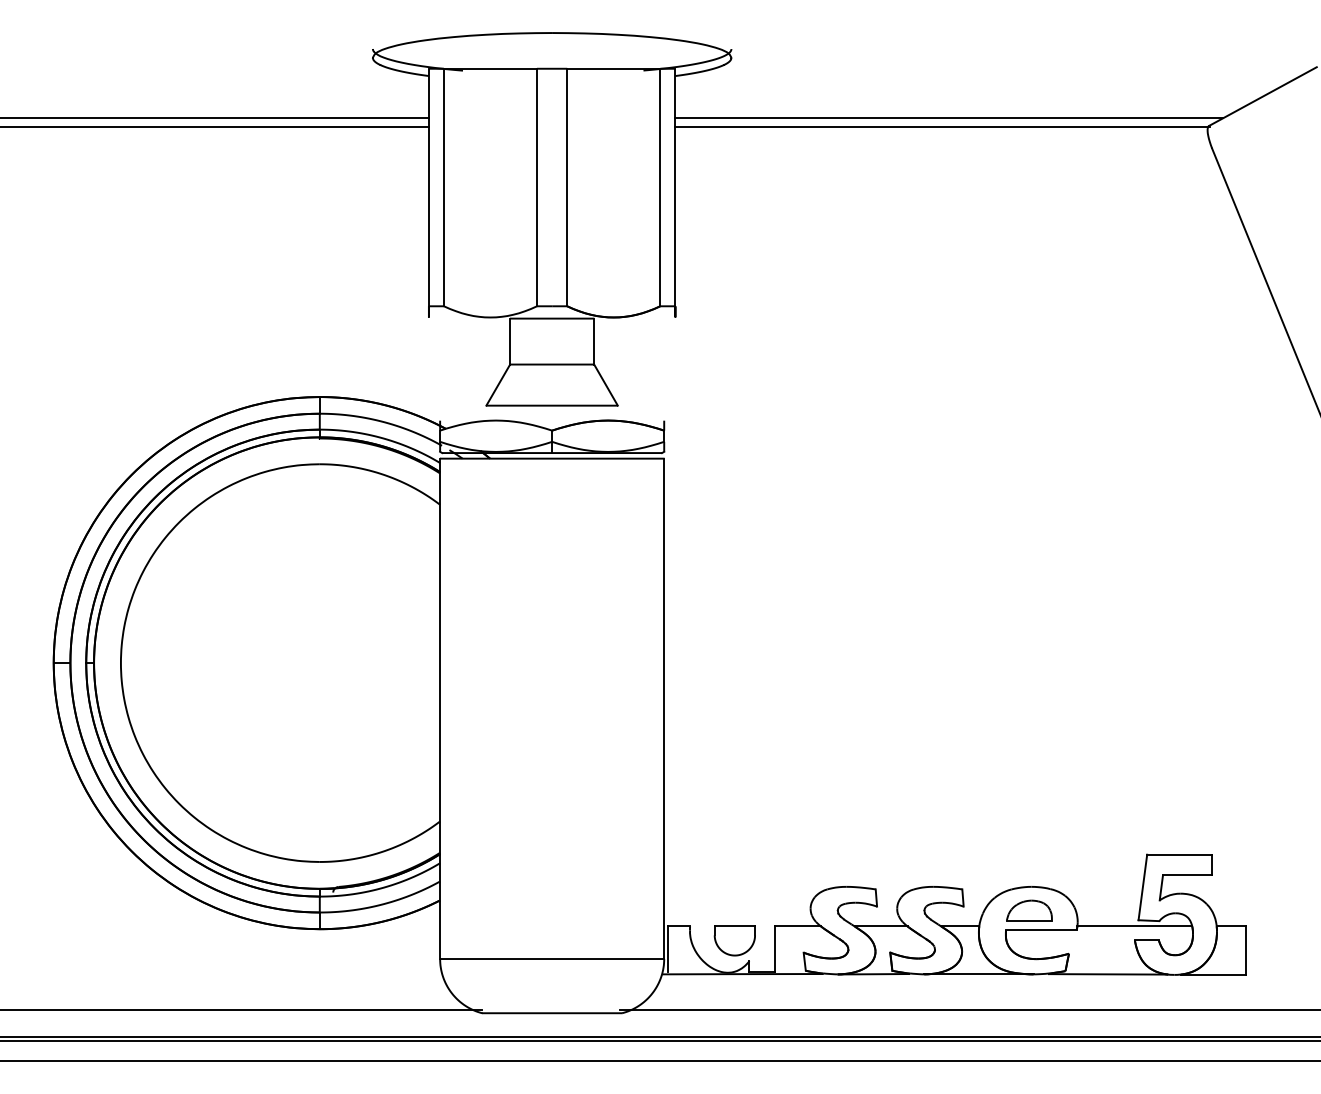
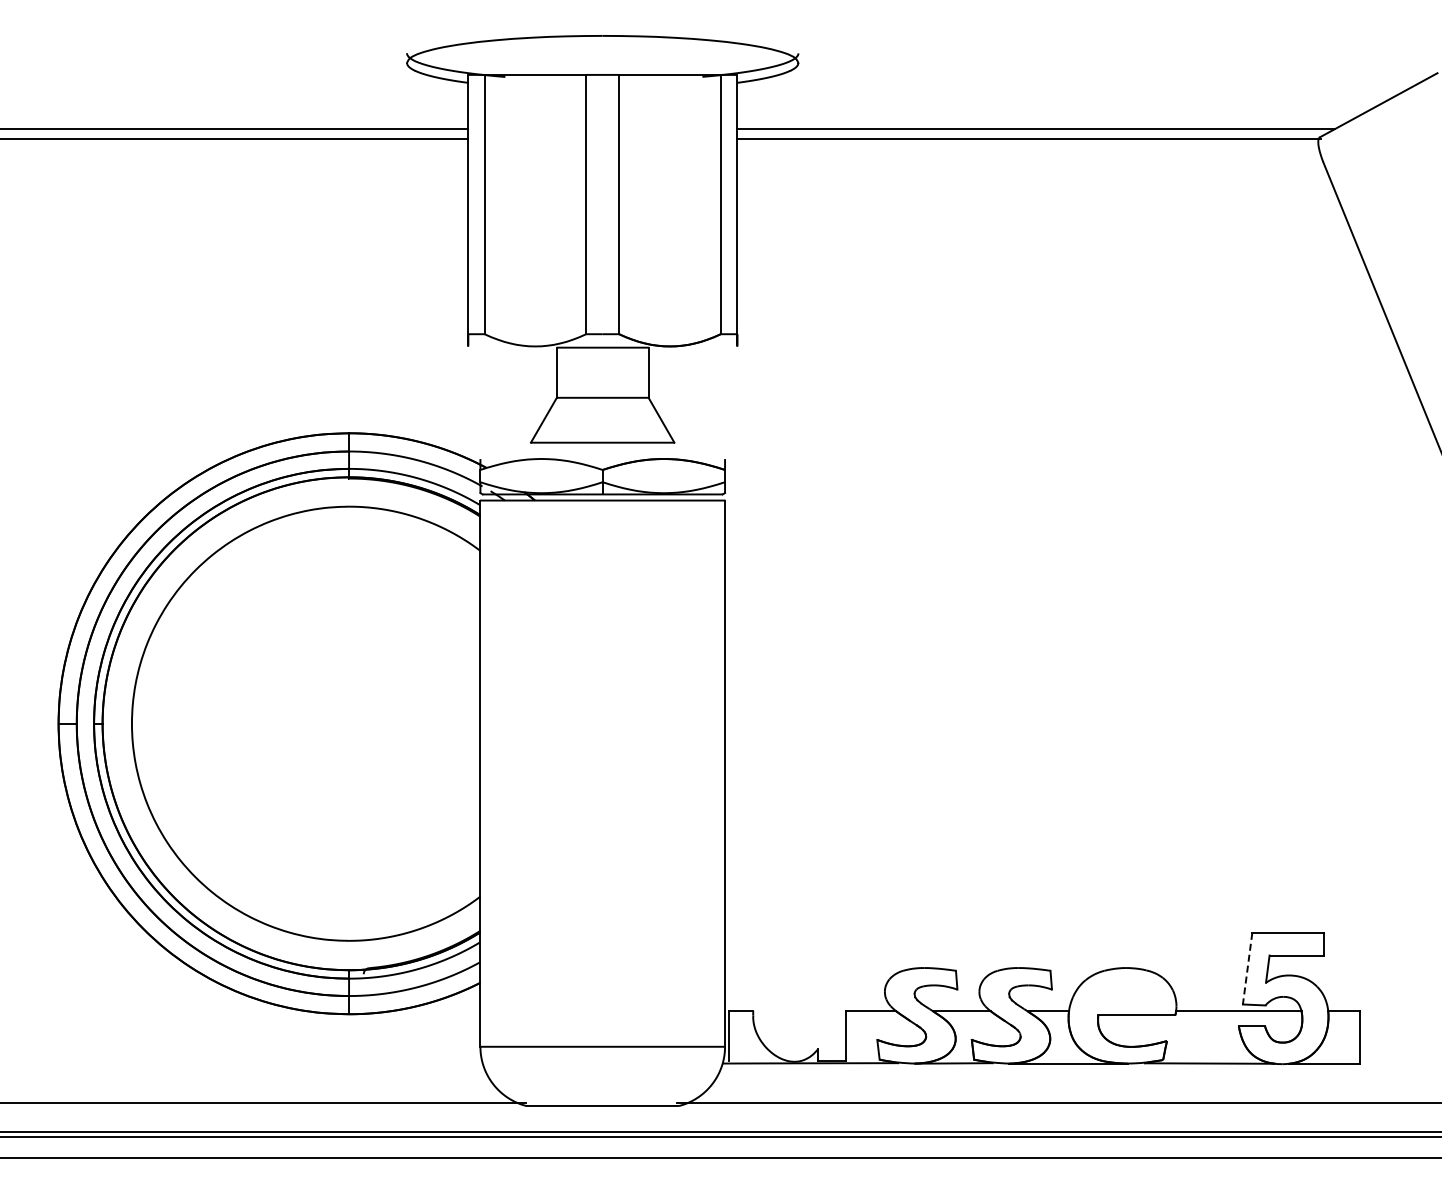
line: (1142, 888) -> (1247, 969), solid -> dashed
part: (1029, 910) -> (1123, 993), removed
part: (735, 940) -> (802, 1026), removed

